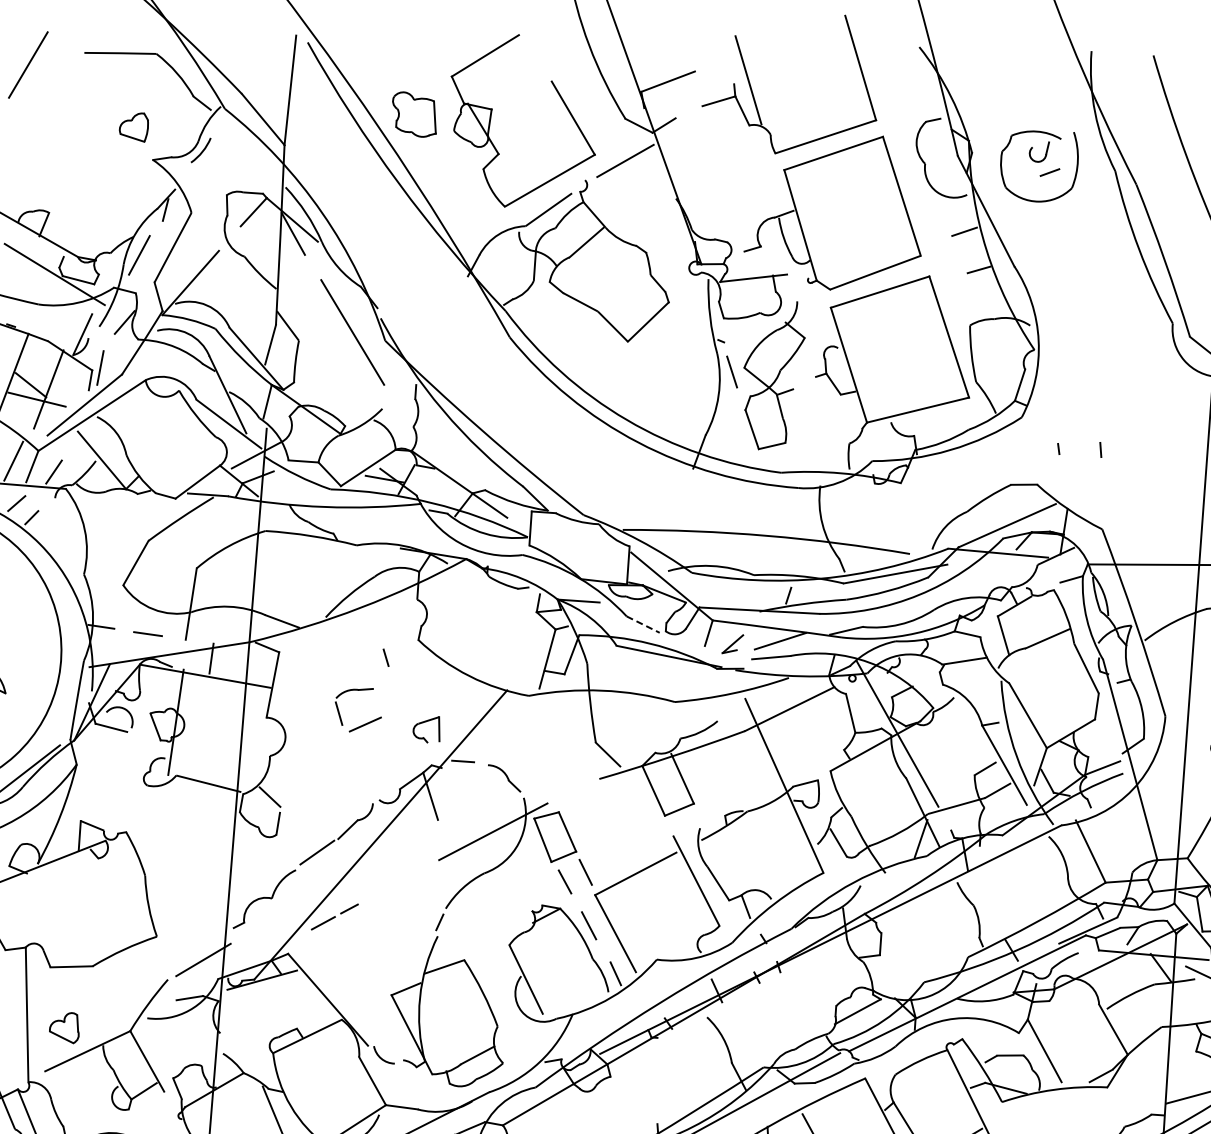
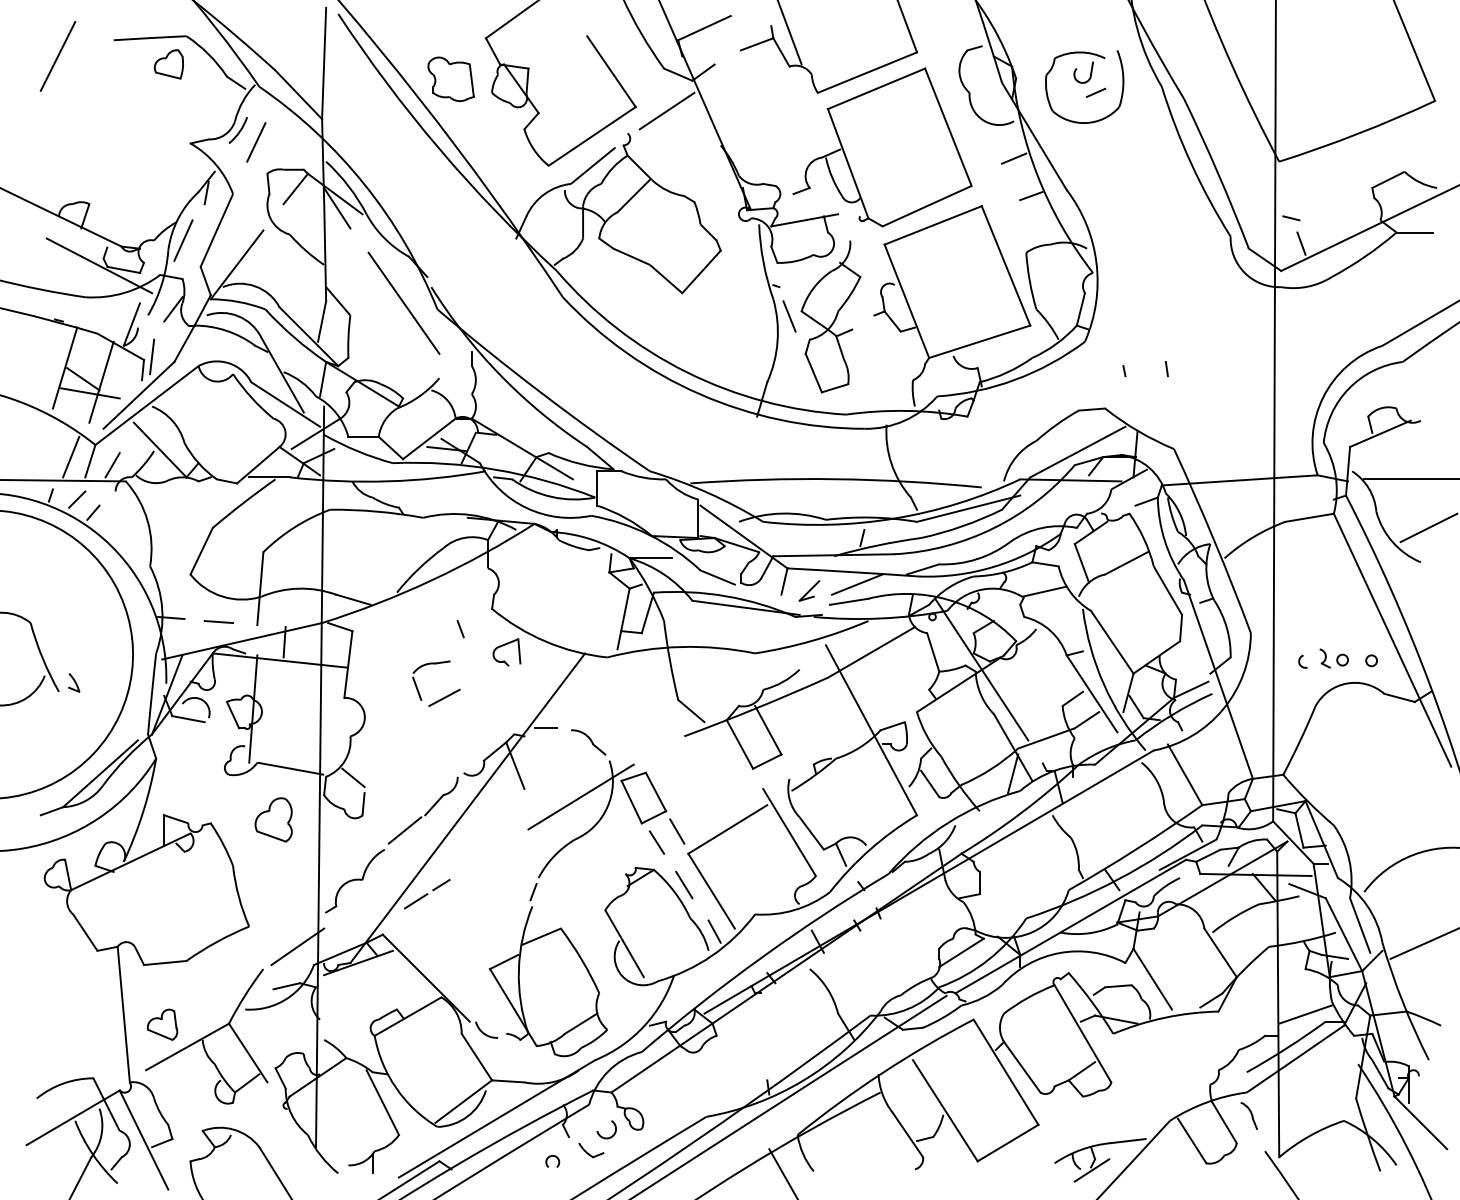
part: (133, 126) -> (168, 64), moved
line: (218, 163) -> (256, 142), added
line: (643, 624) -> (717, 577), dashed -> solid
part: (423, 723) -> (503, 646), moved
part: (188, 832) -> (273, 819), added

